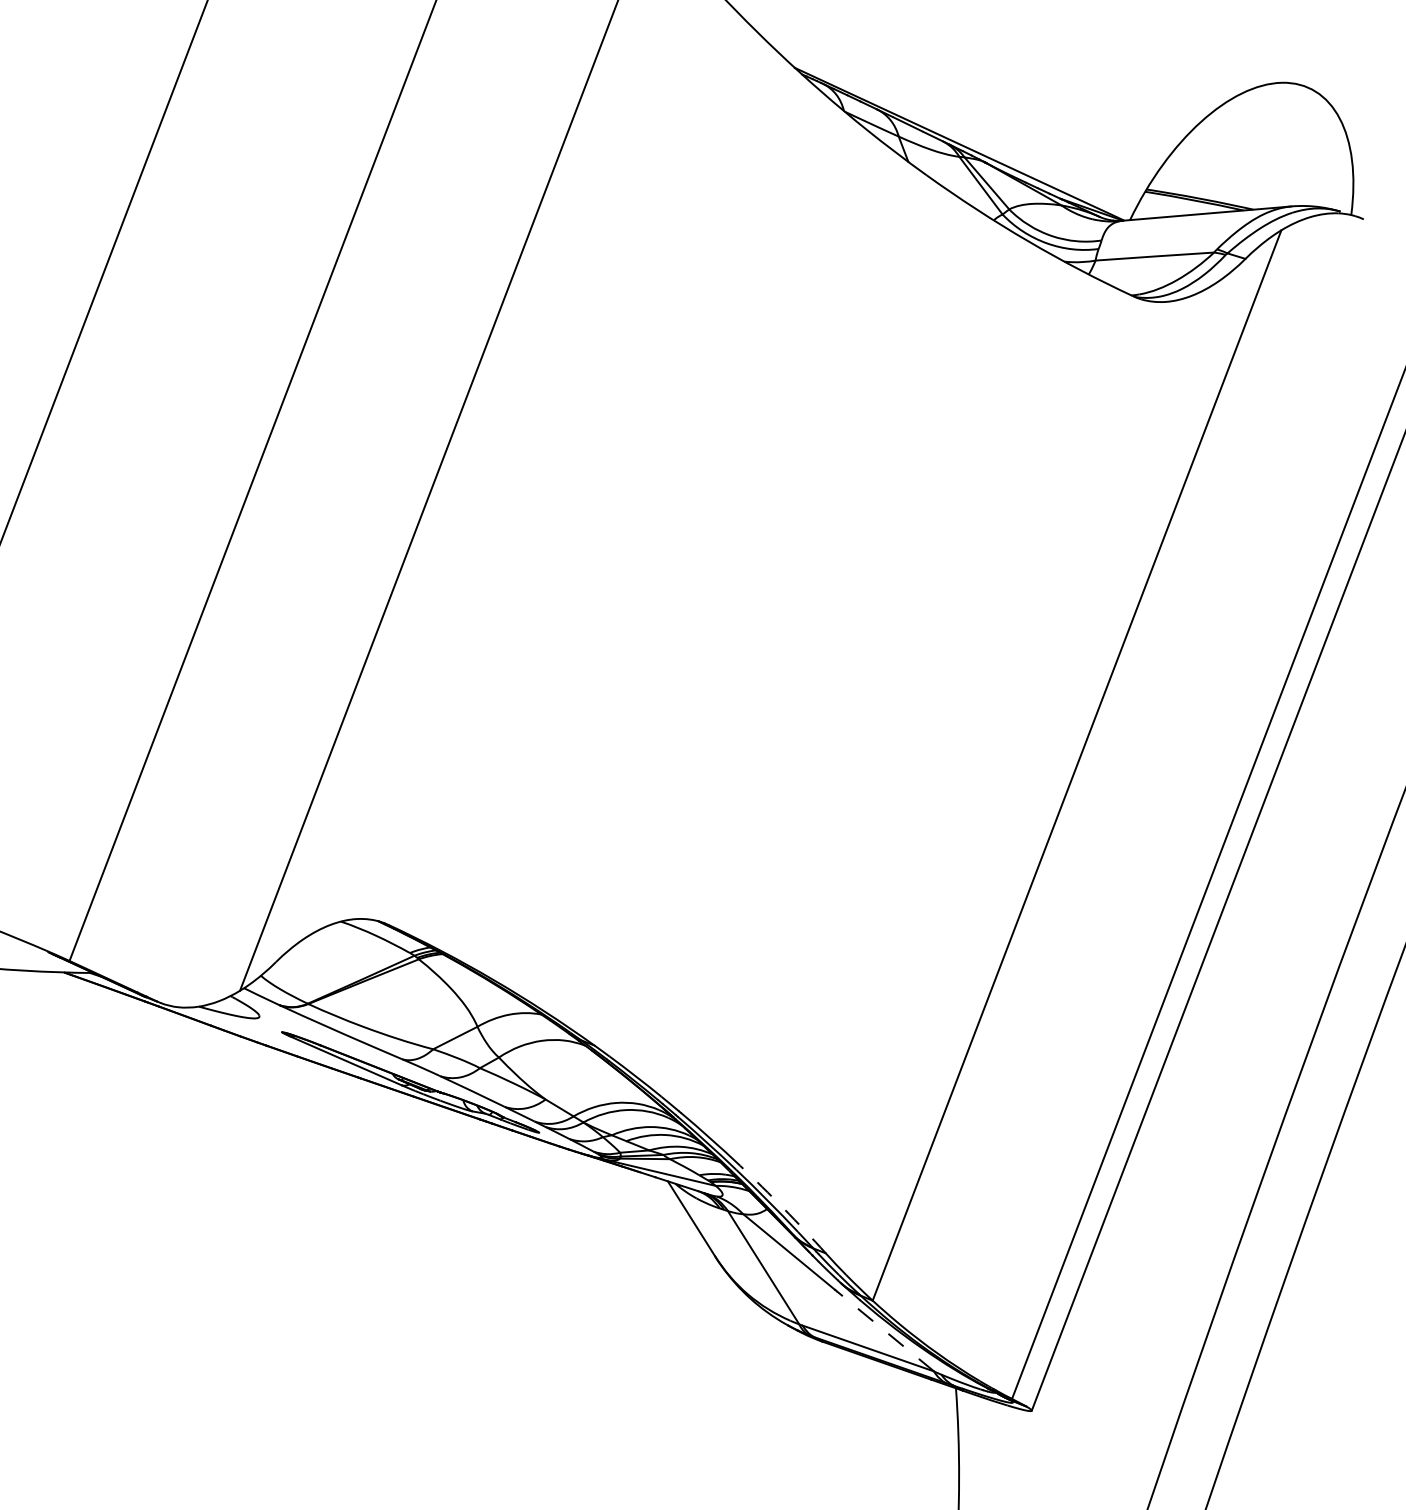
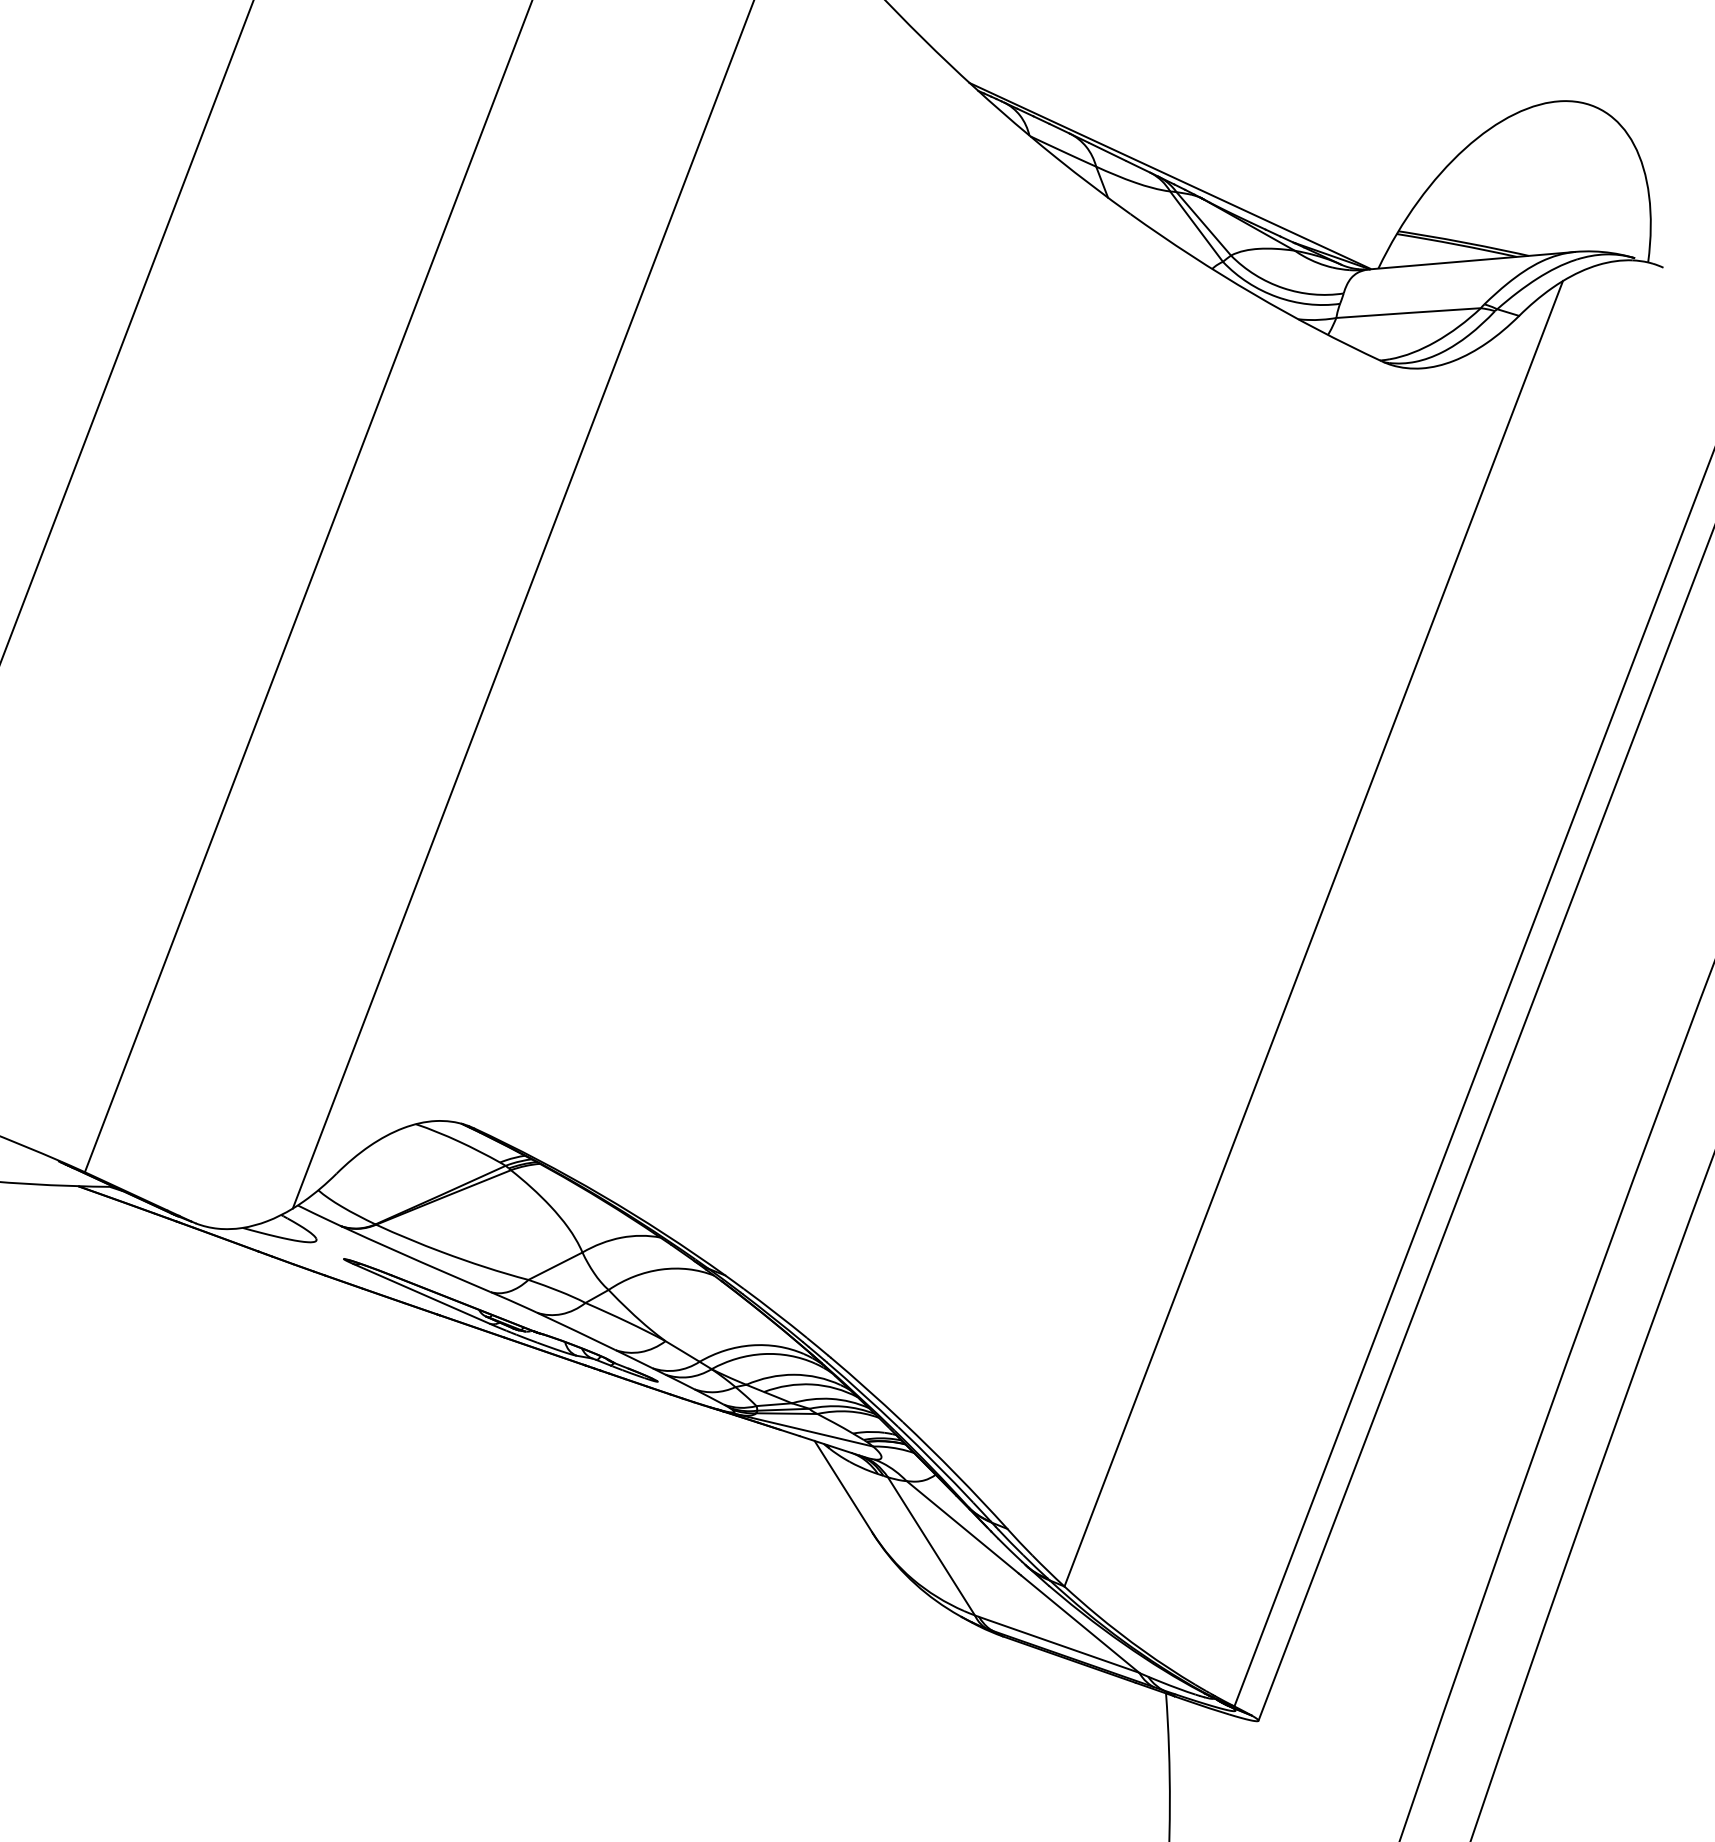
arc: (784, 1208) -> (956, 1474), dashed -> solid
line: (885, 1331) -> (1080, 1624), dashed -> solid

